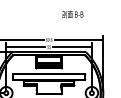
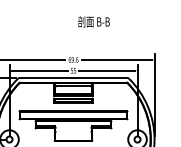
text: (72, 14) -> (93, 21), moved

